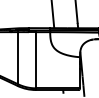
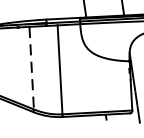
line: (18, 58) -> (32, 68), solid -> dashed

